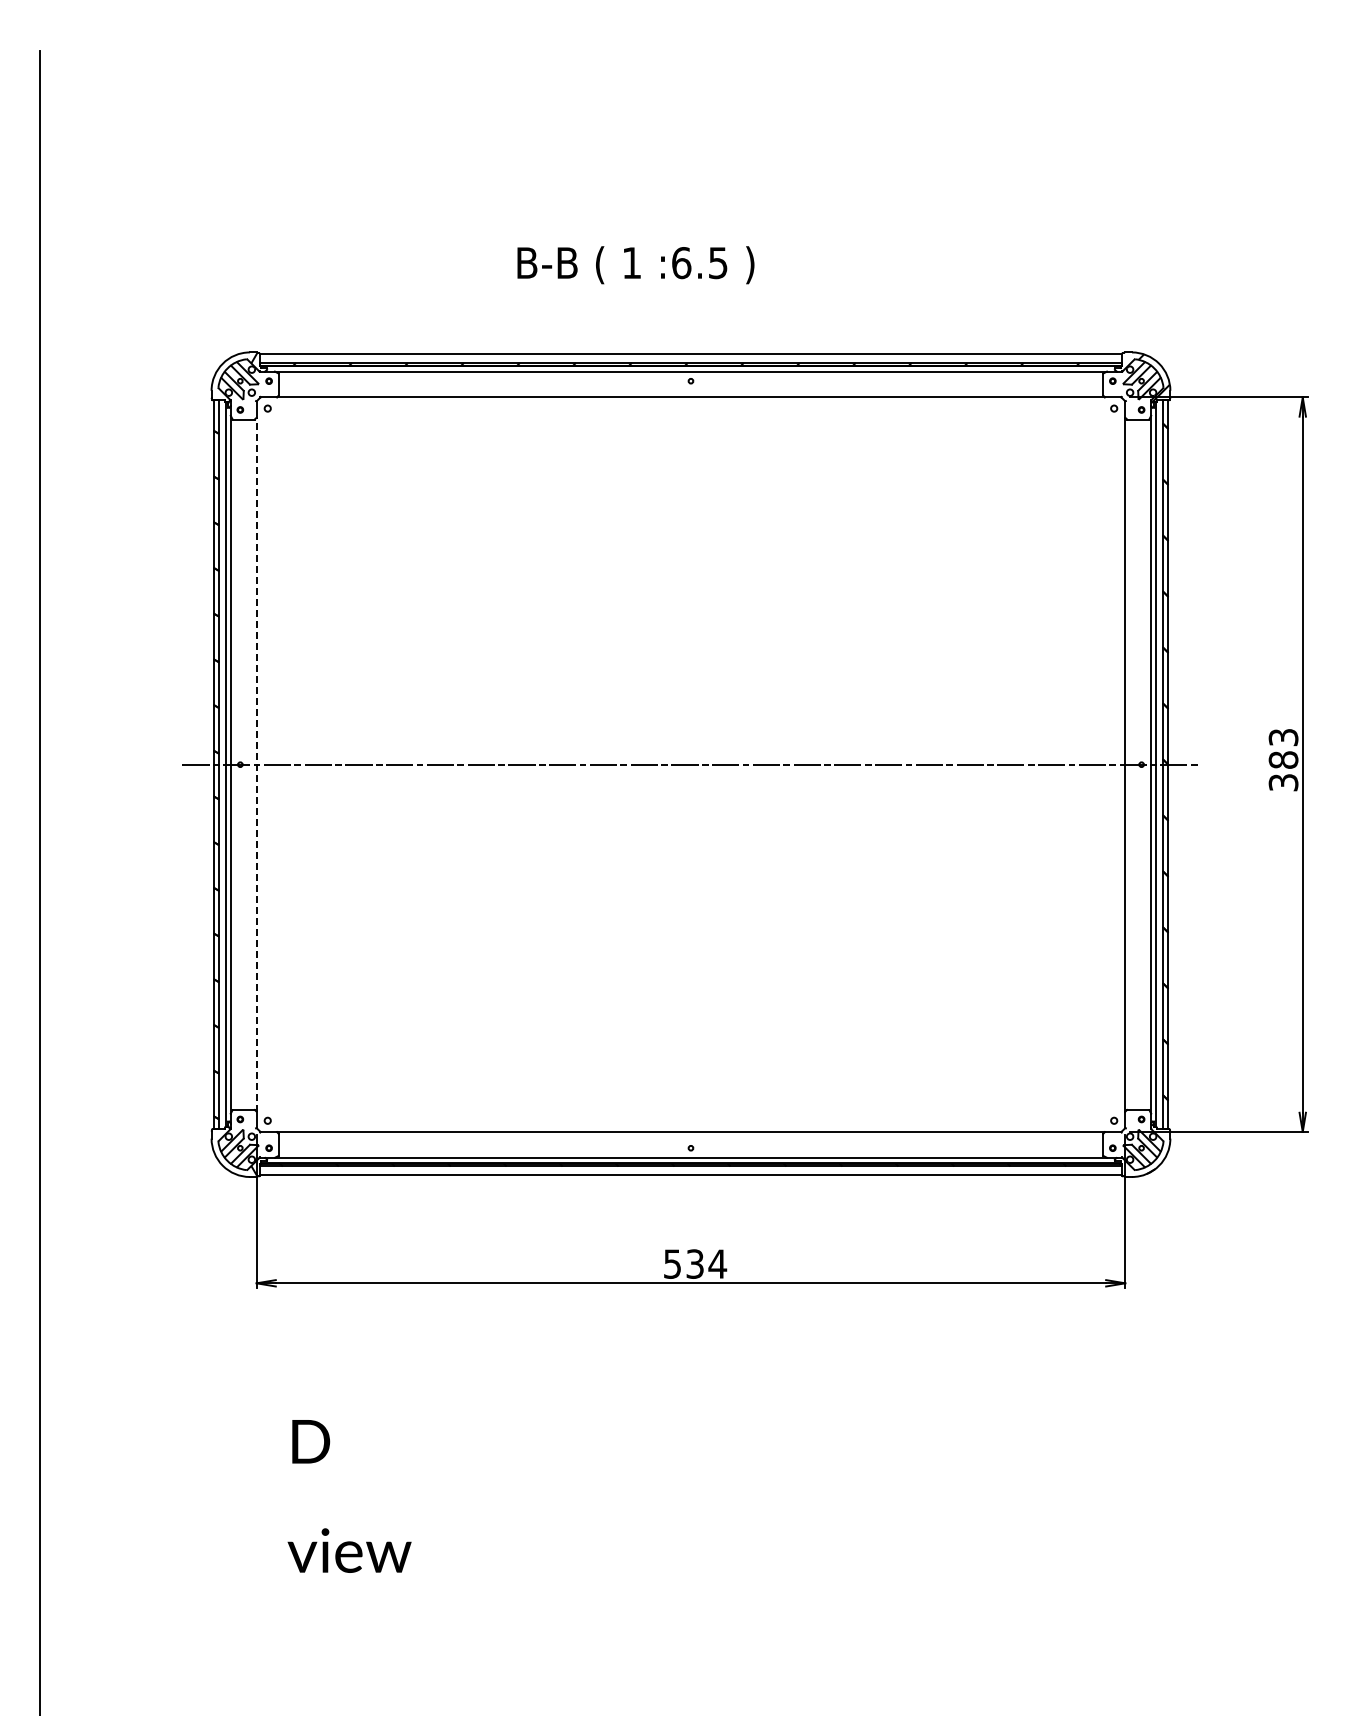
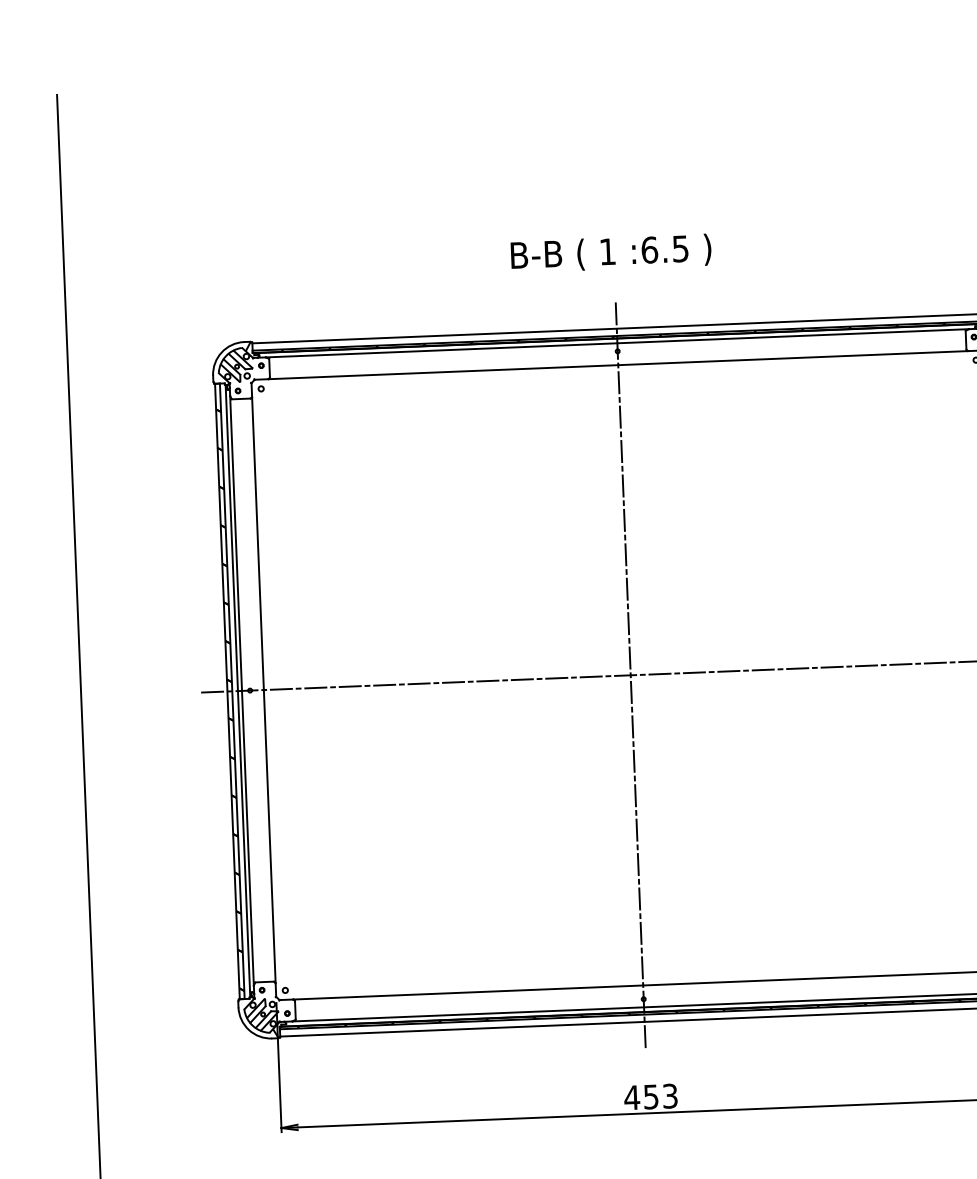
text: (635, 265) -> (610, 253), moved
line: (256, 764) -> (263, 689), dashed -> solid
line: (690, 764) -> (630, 675), added
text: (695, 1263) -> (651, 1096), 534 -> 453

